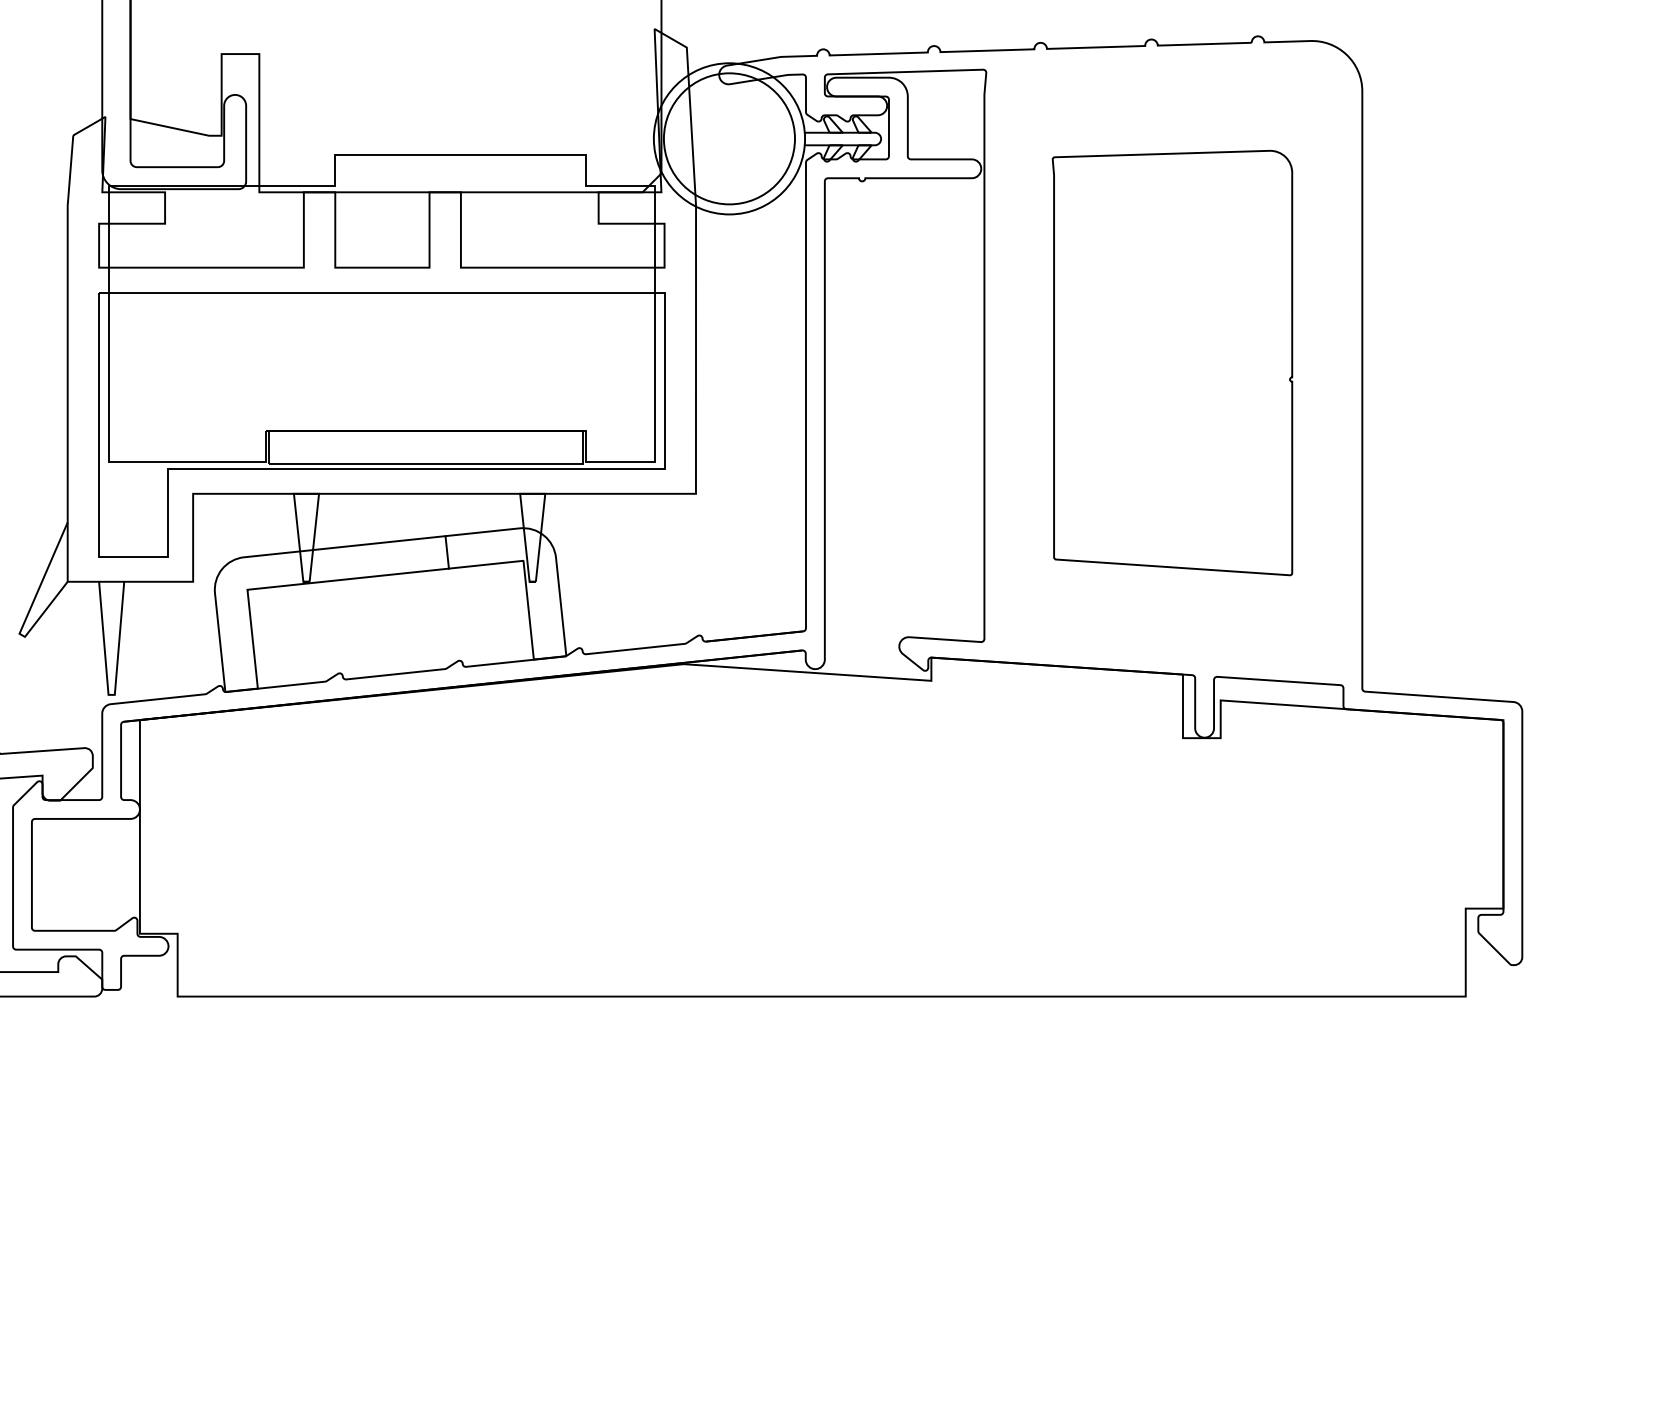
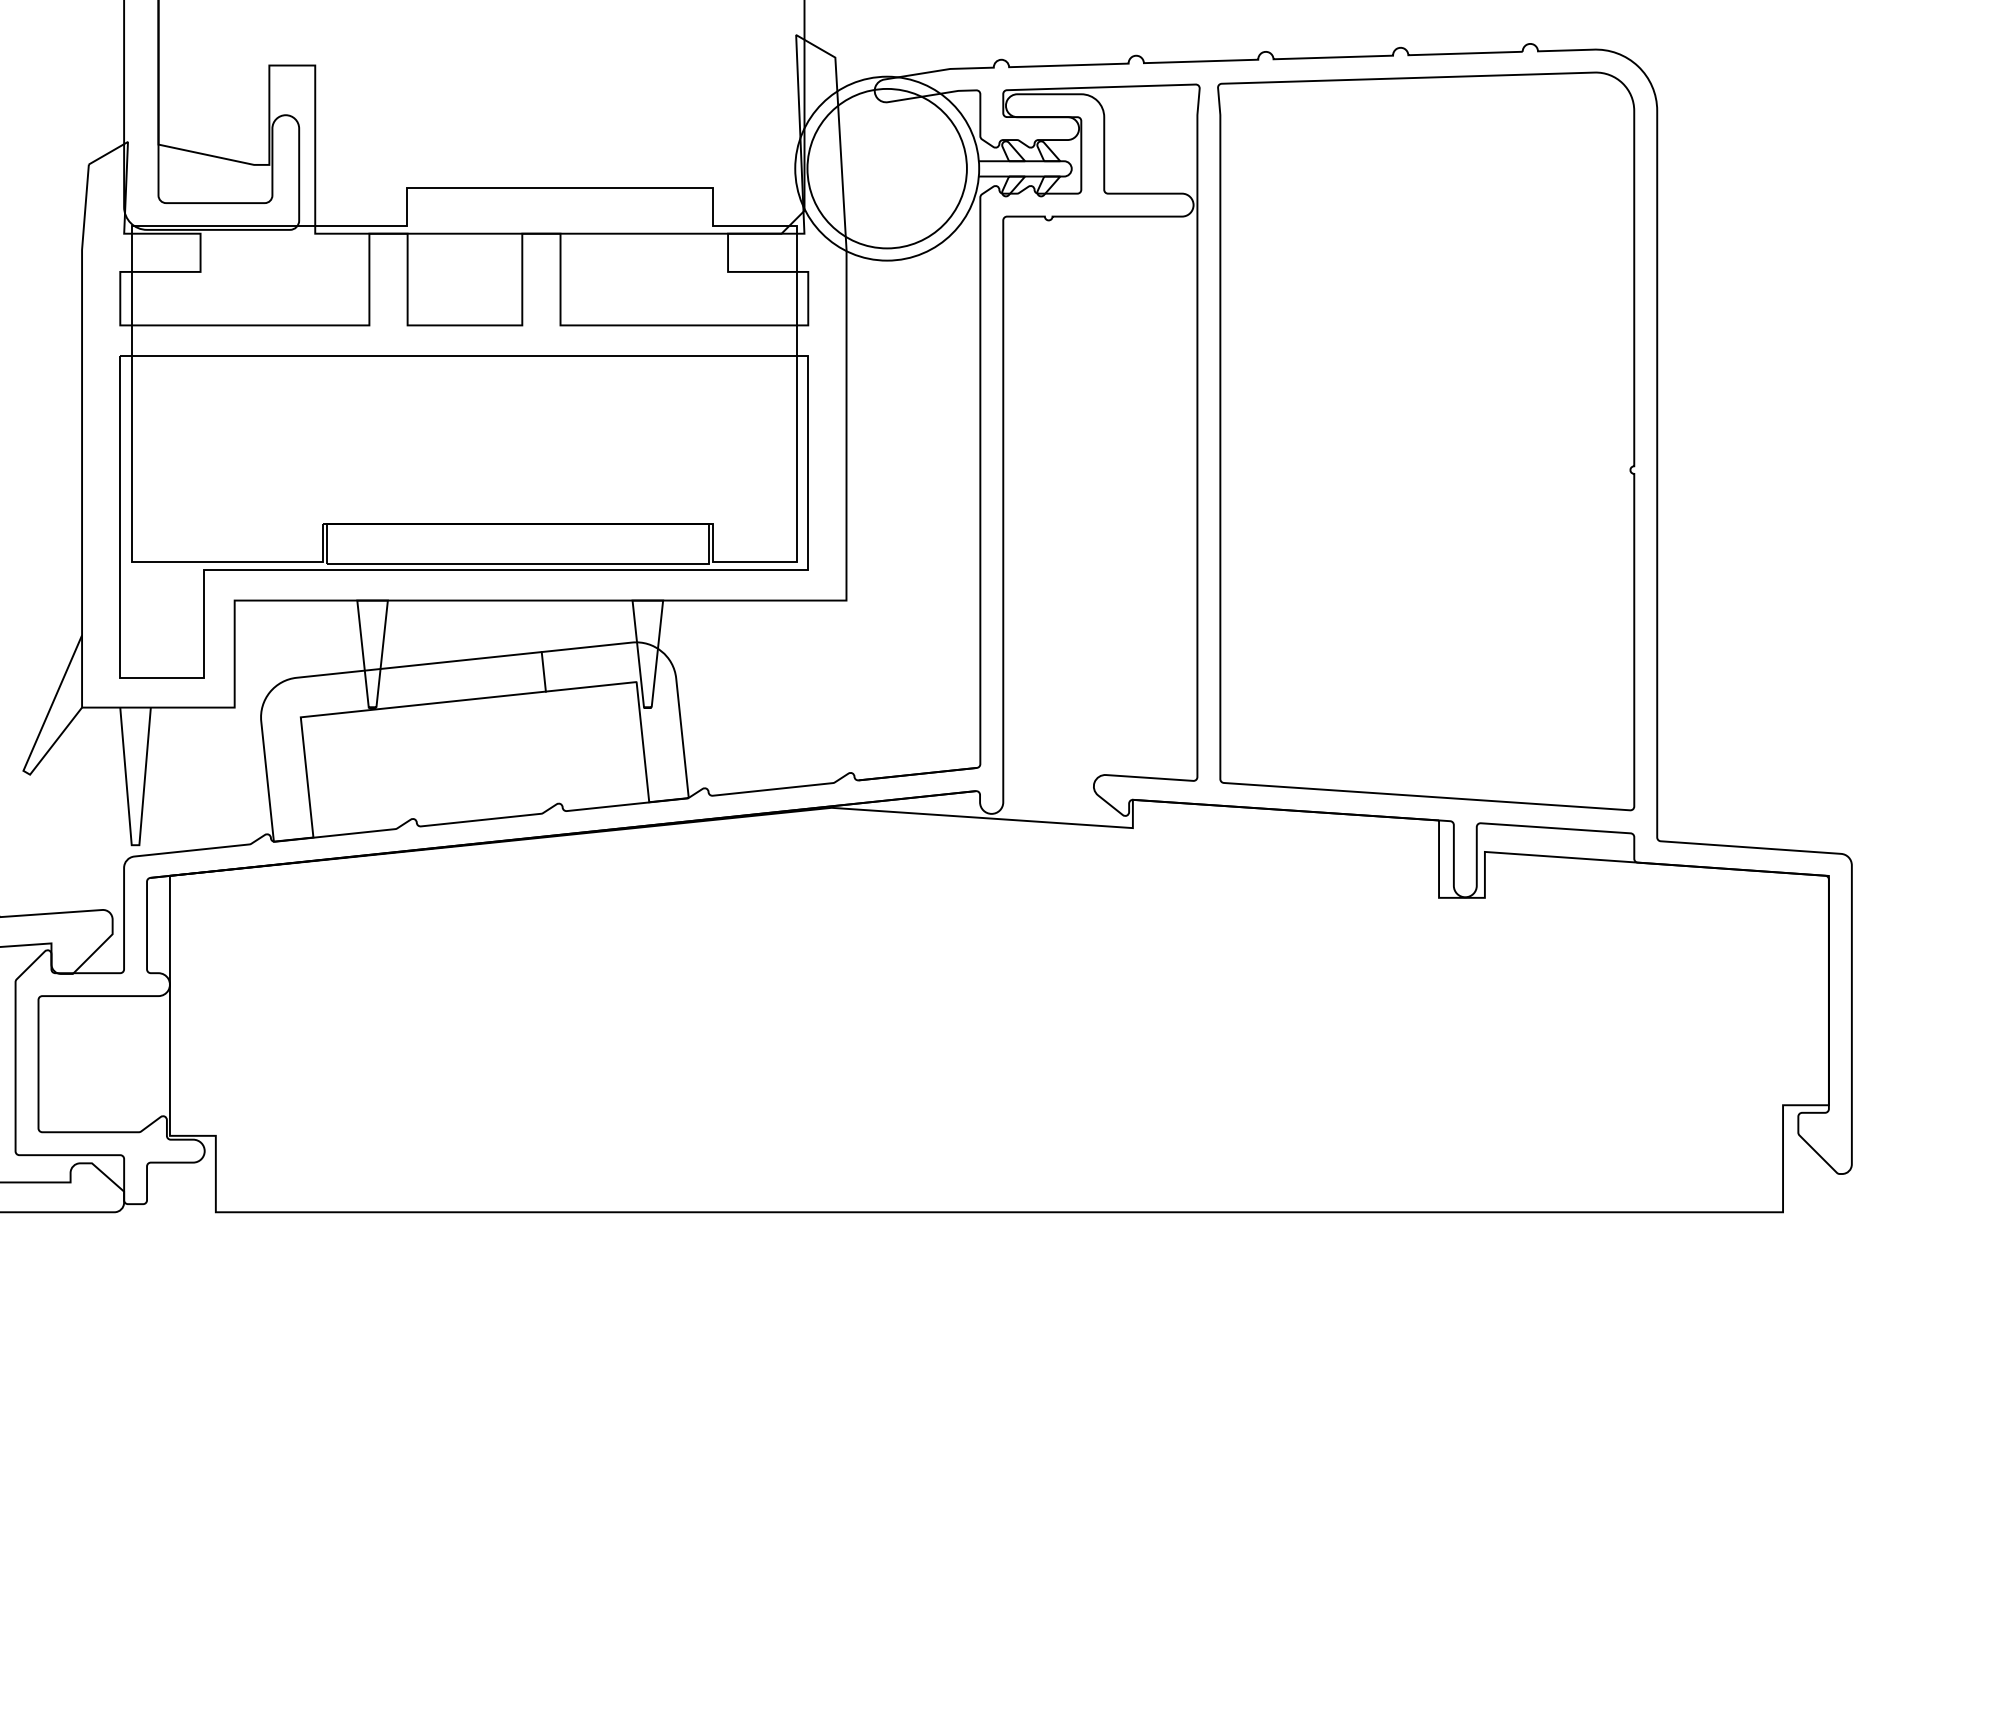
part: (1172, 363) -> (1426, 441), size x1.43

